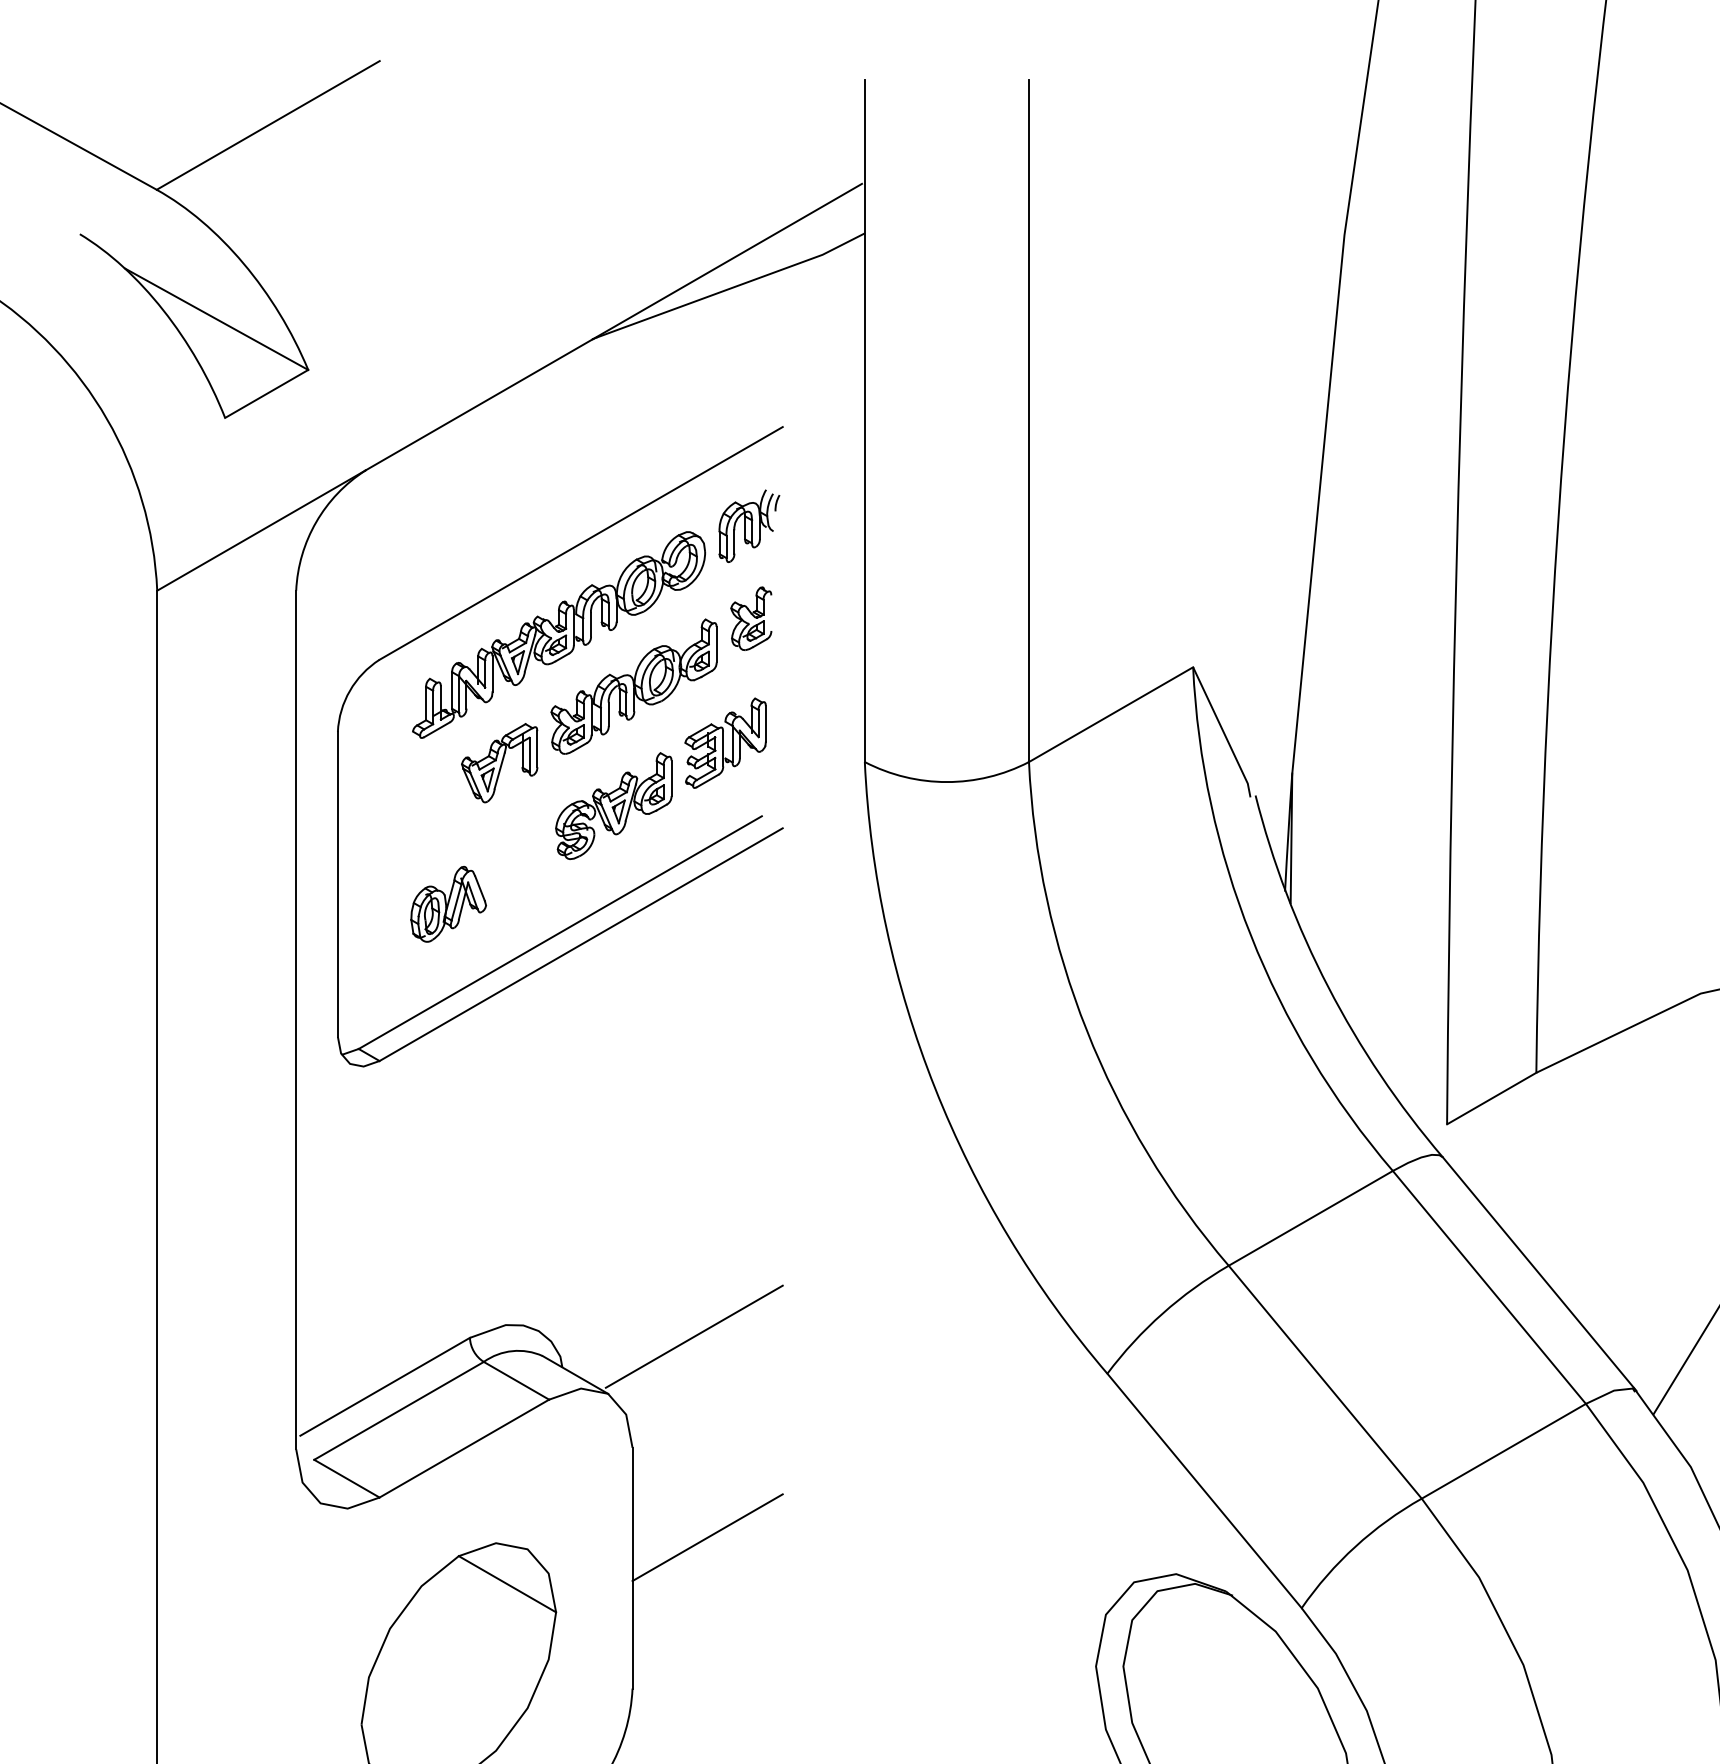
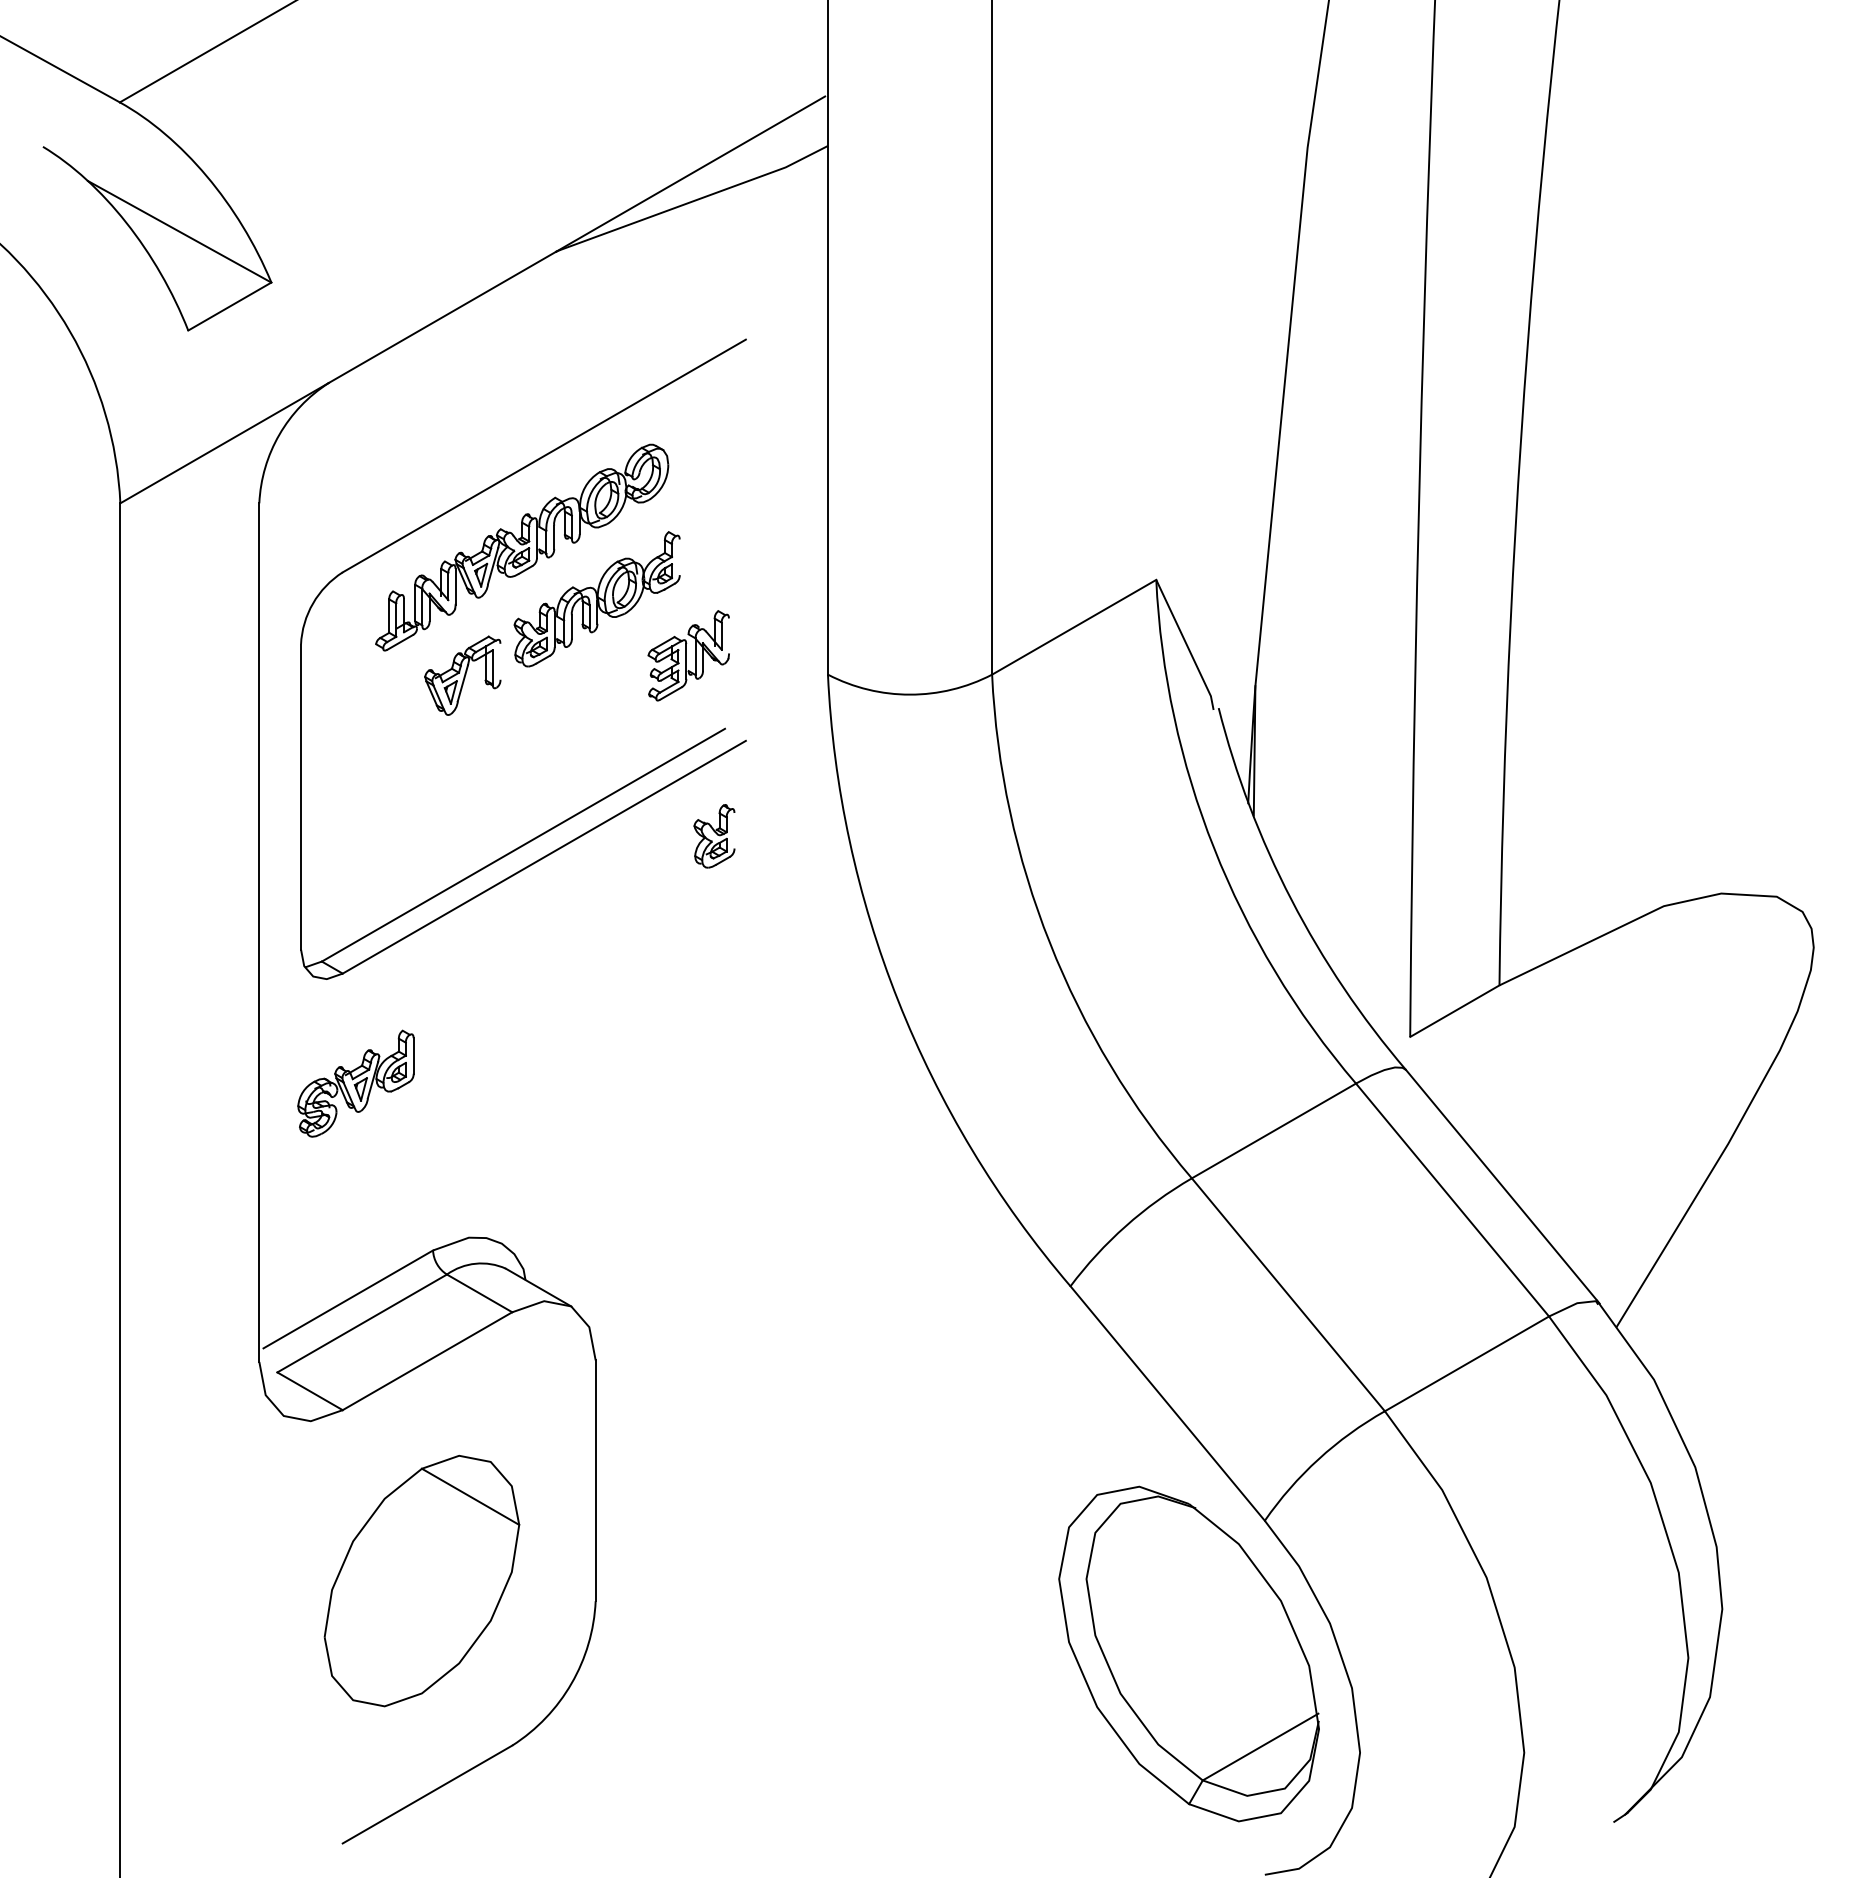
part: (749, 525) -> (712, 438), removed
part: (751, 618) -> (714, 836), moved
line: (716, 644) -> (679, 557), removed
line: (766, 723) -> (729, 636), removed
line: (537, 748) -> (500, 661), removed
part: (613, 805) -> (355, 1083), moved
part: (448, 903) -> (411, 816), removed
line: (694, 1336) -> (657, 1249), removed
line: (707, 1536) -> (670, 1449), removed

